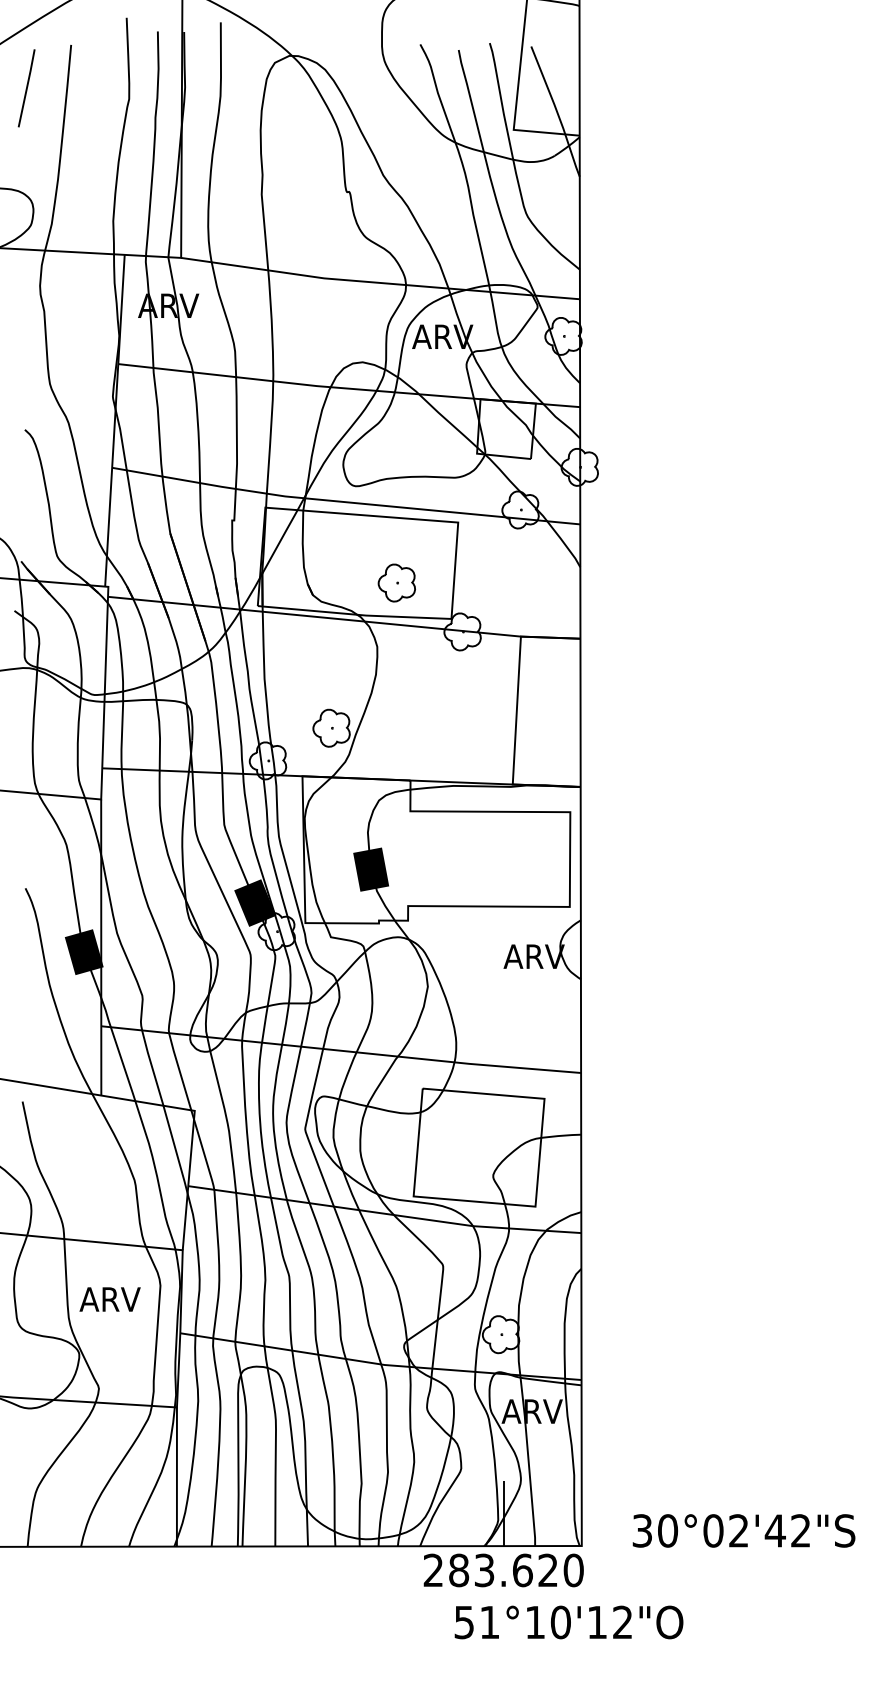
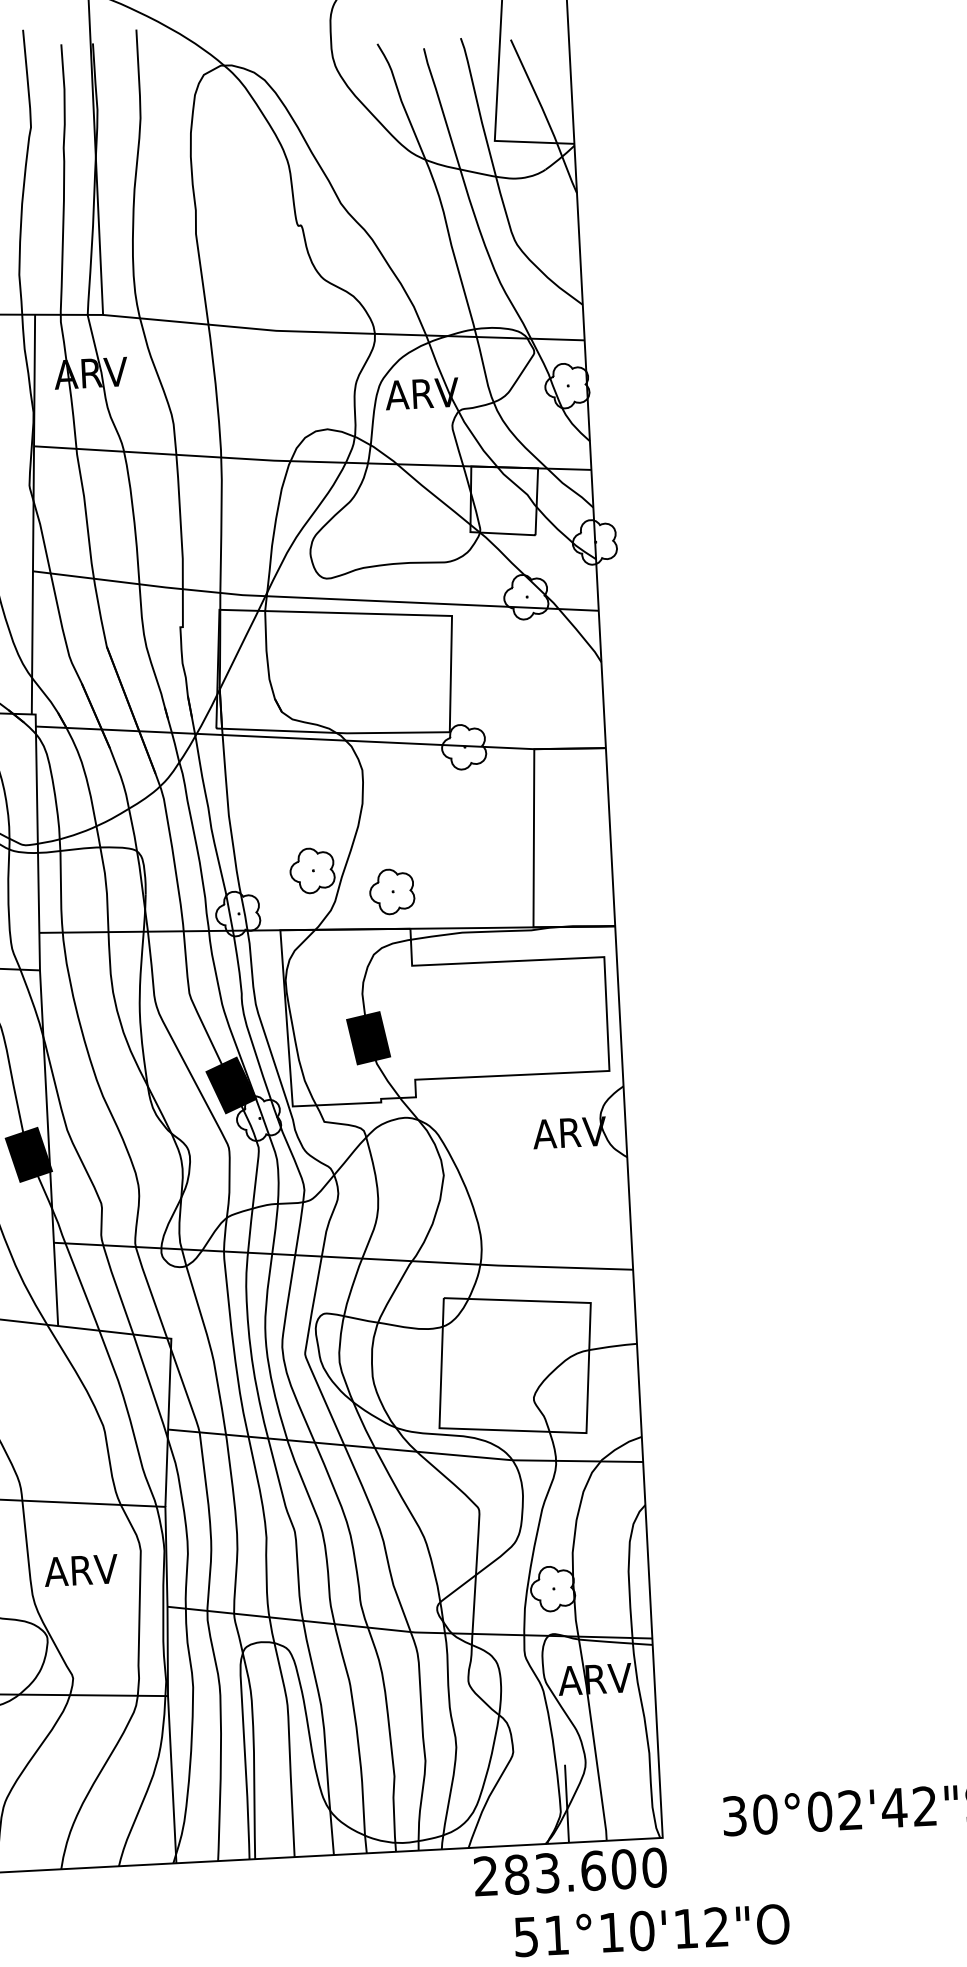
part: (396, 582) -> (391, 891), moved
text: (548, 1570) -> (624, 1869), 283.620 -> 283.600

